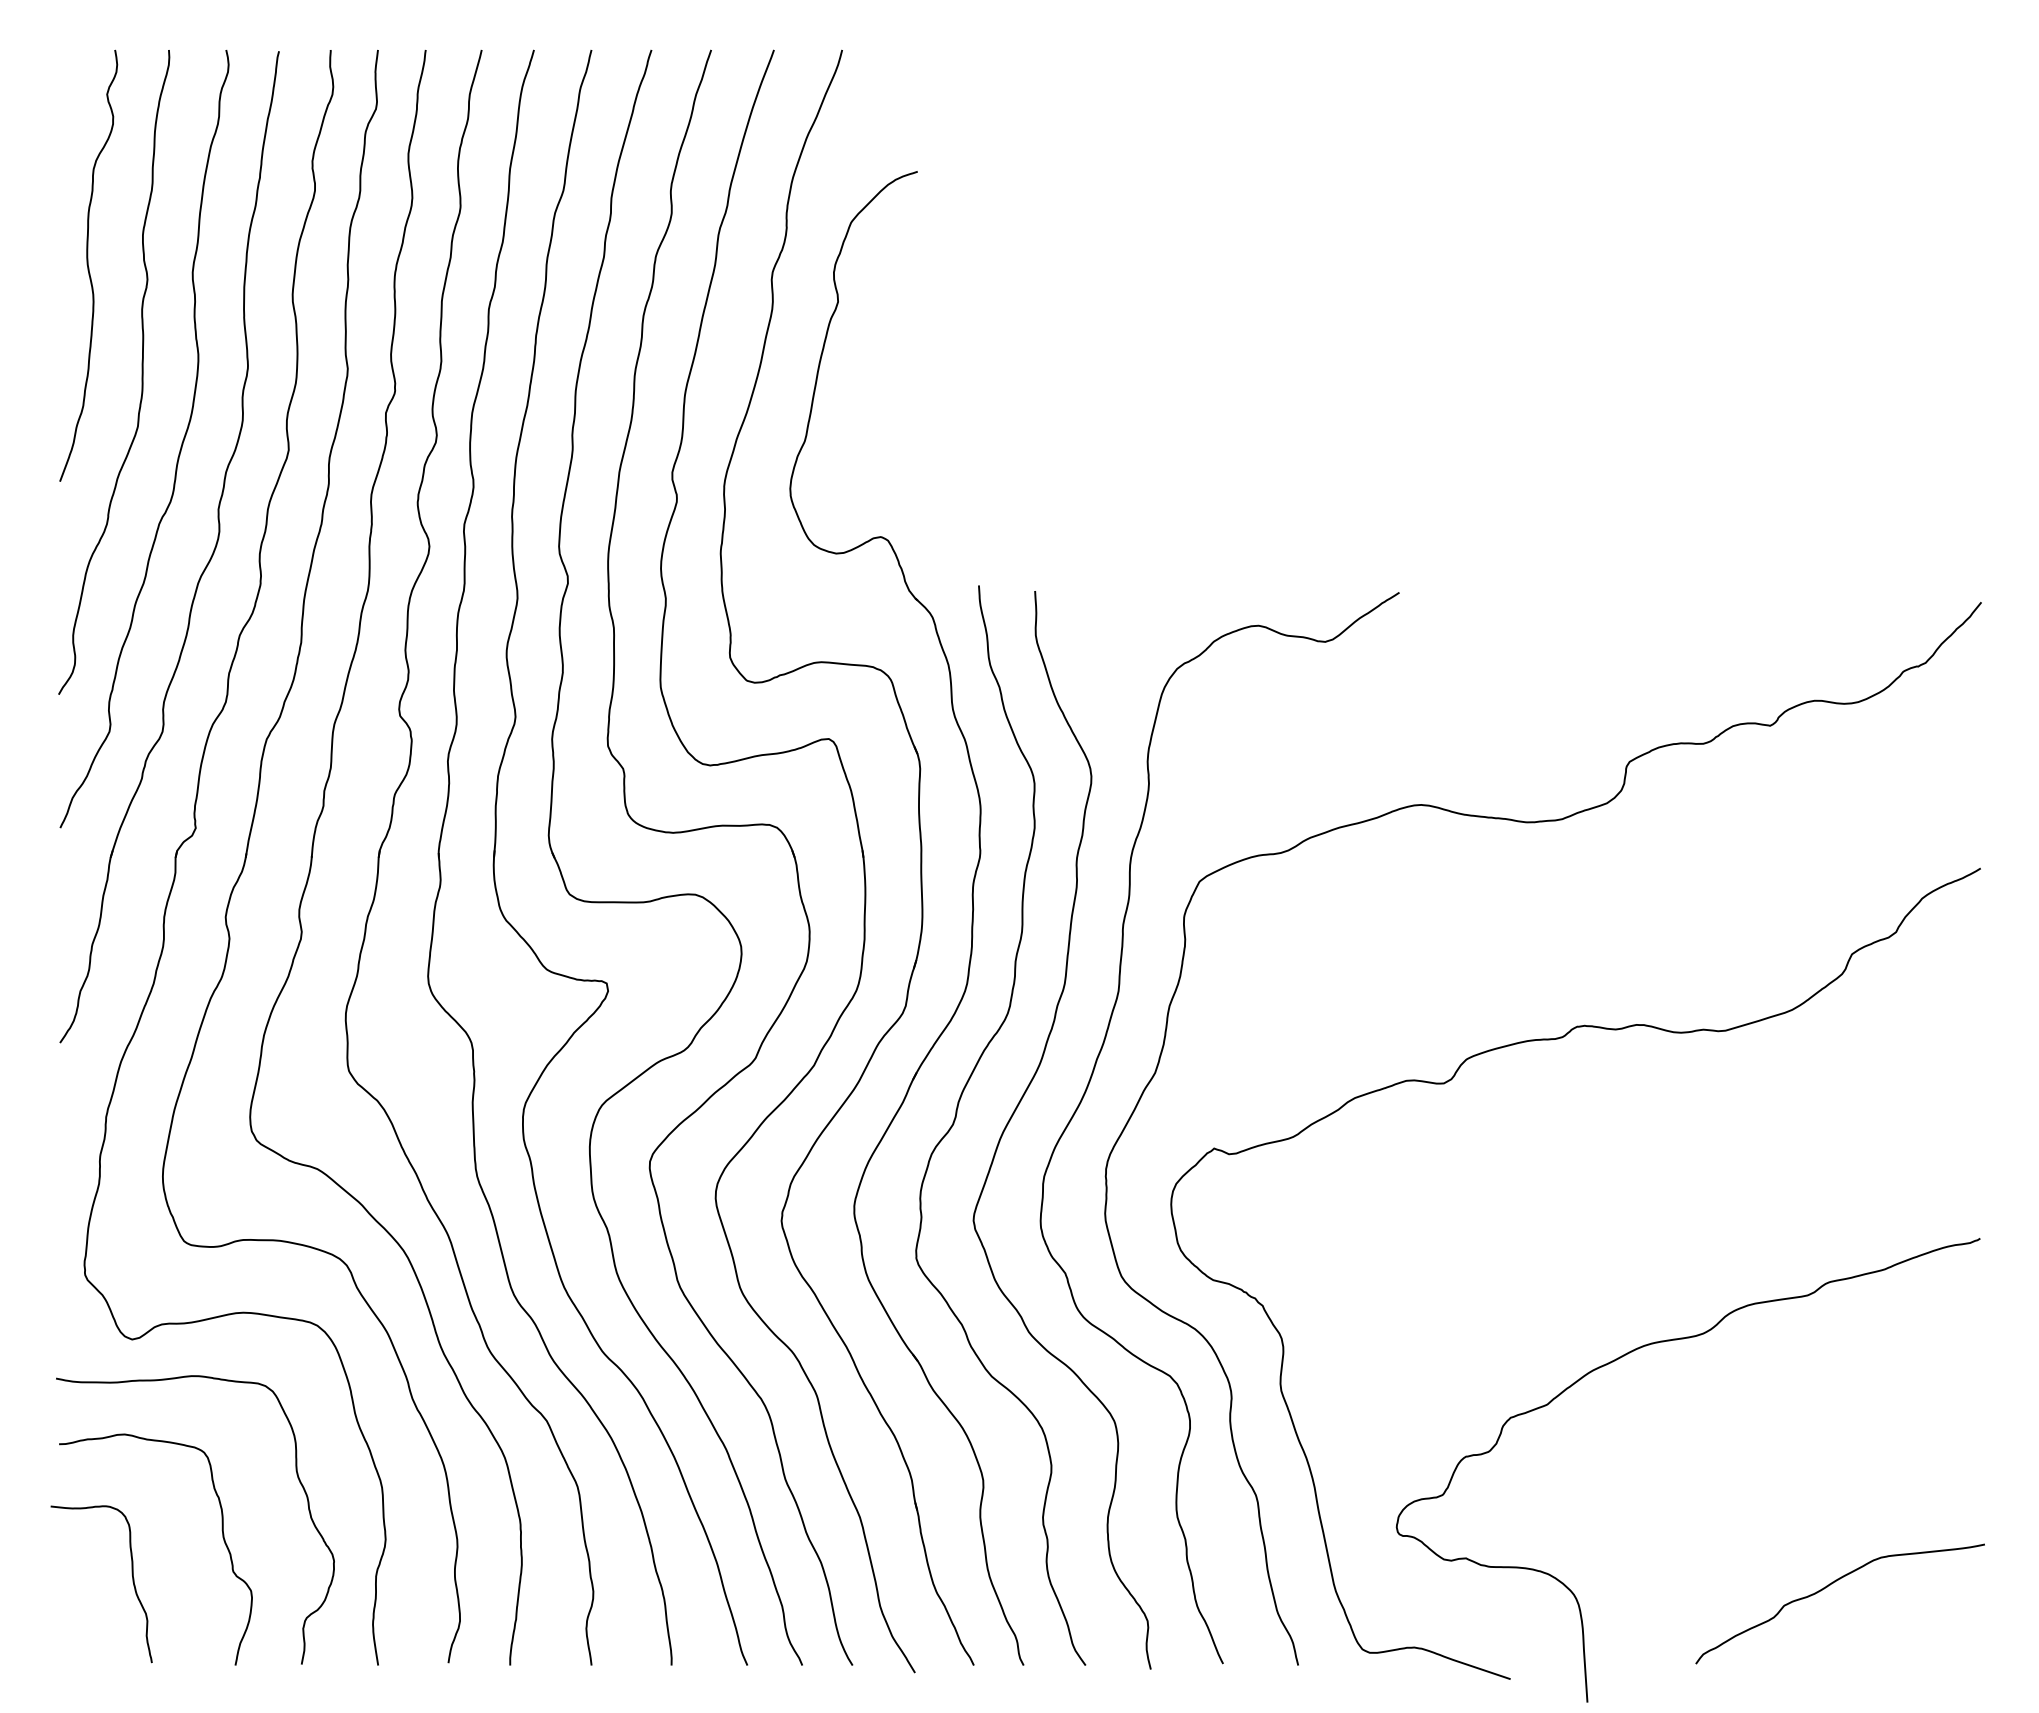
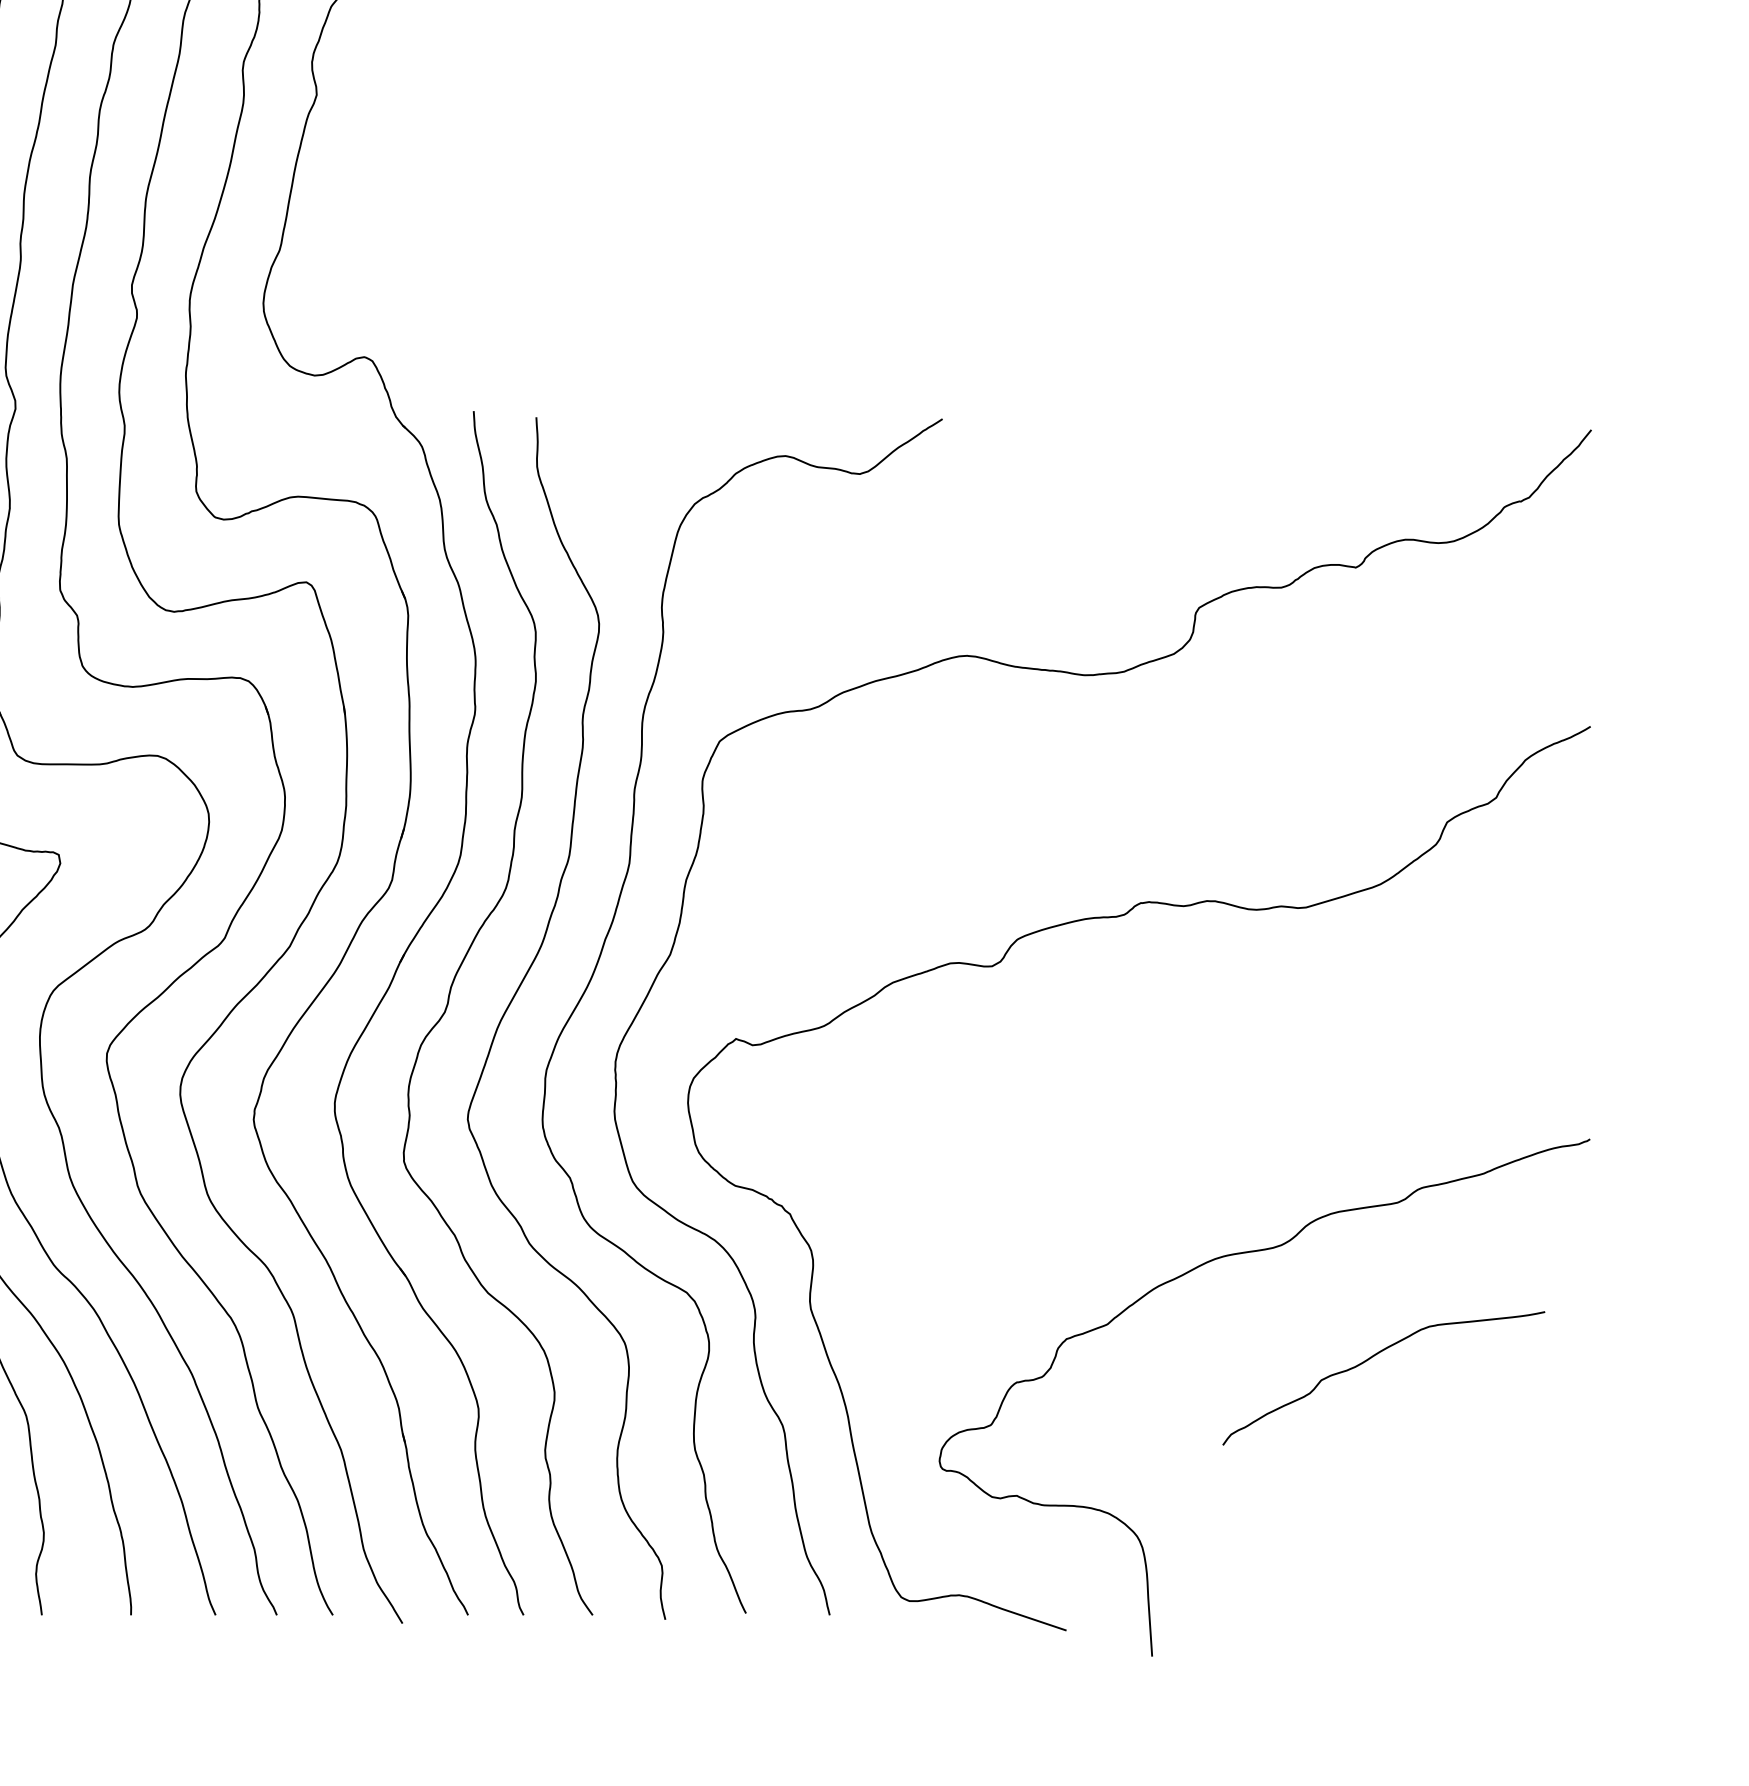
curve: (1827, 1587) -> (1369, 1359), moved

